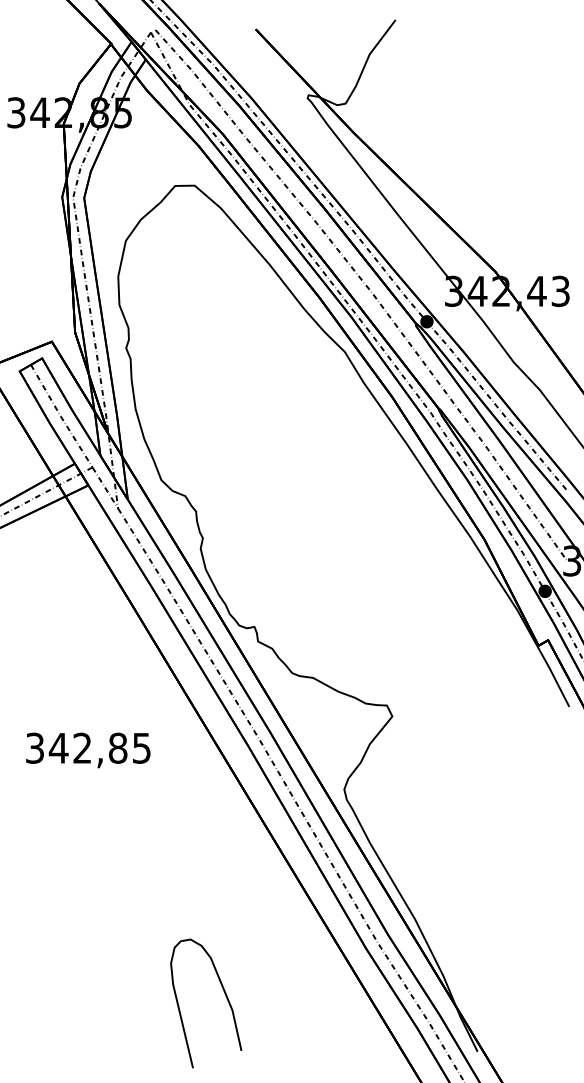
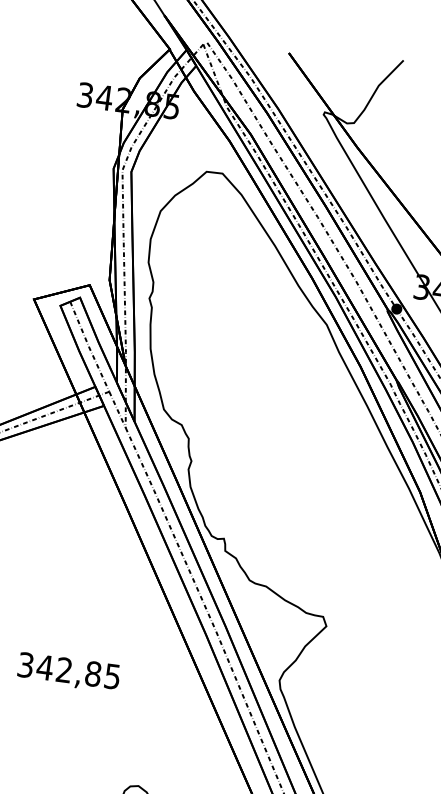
text: (88, 750) -> (69, 672), moved

